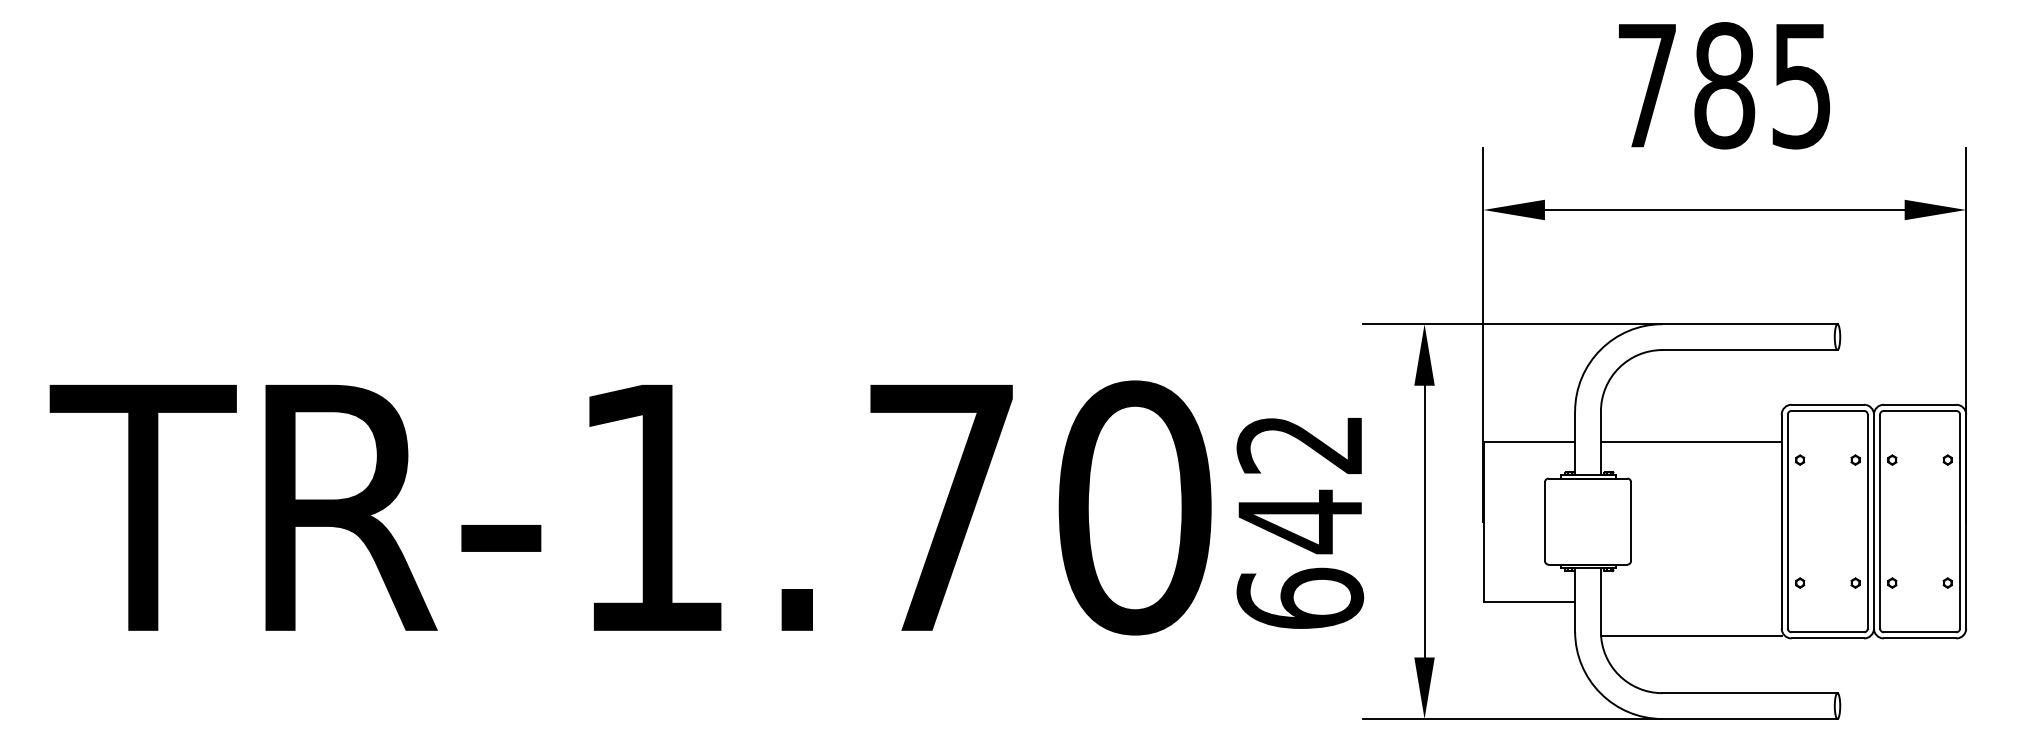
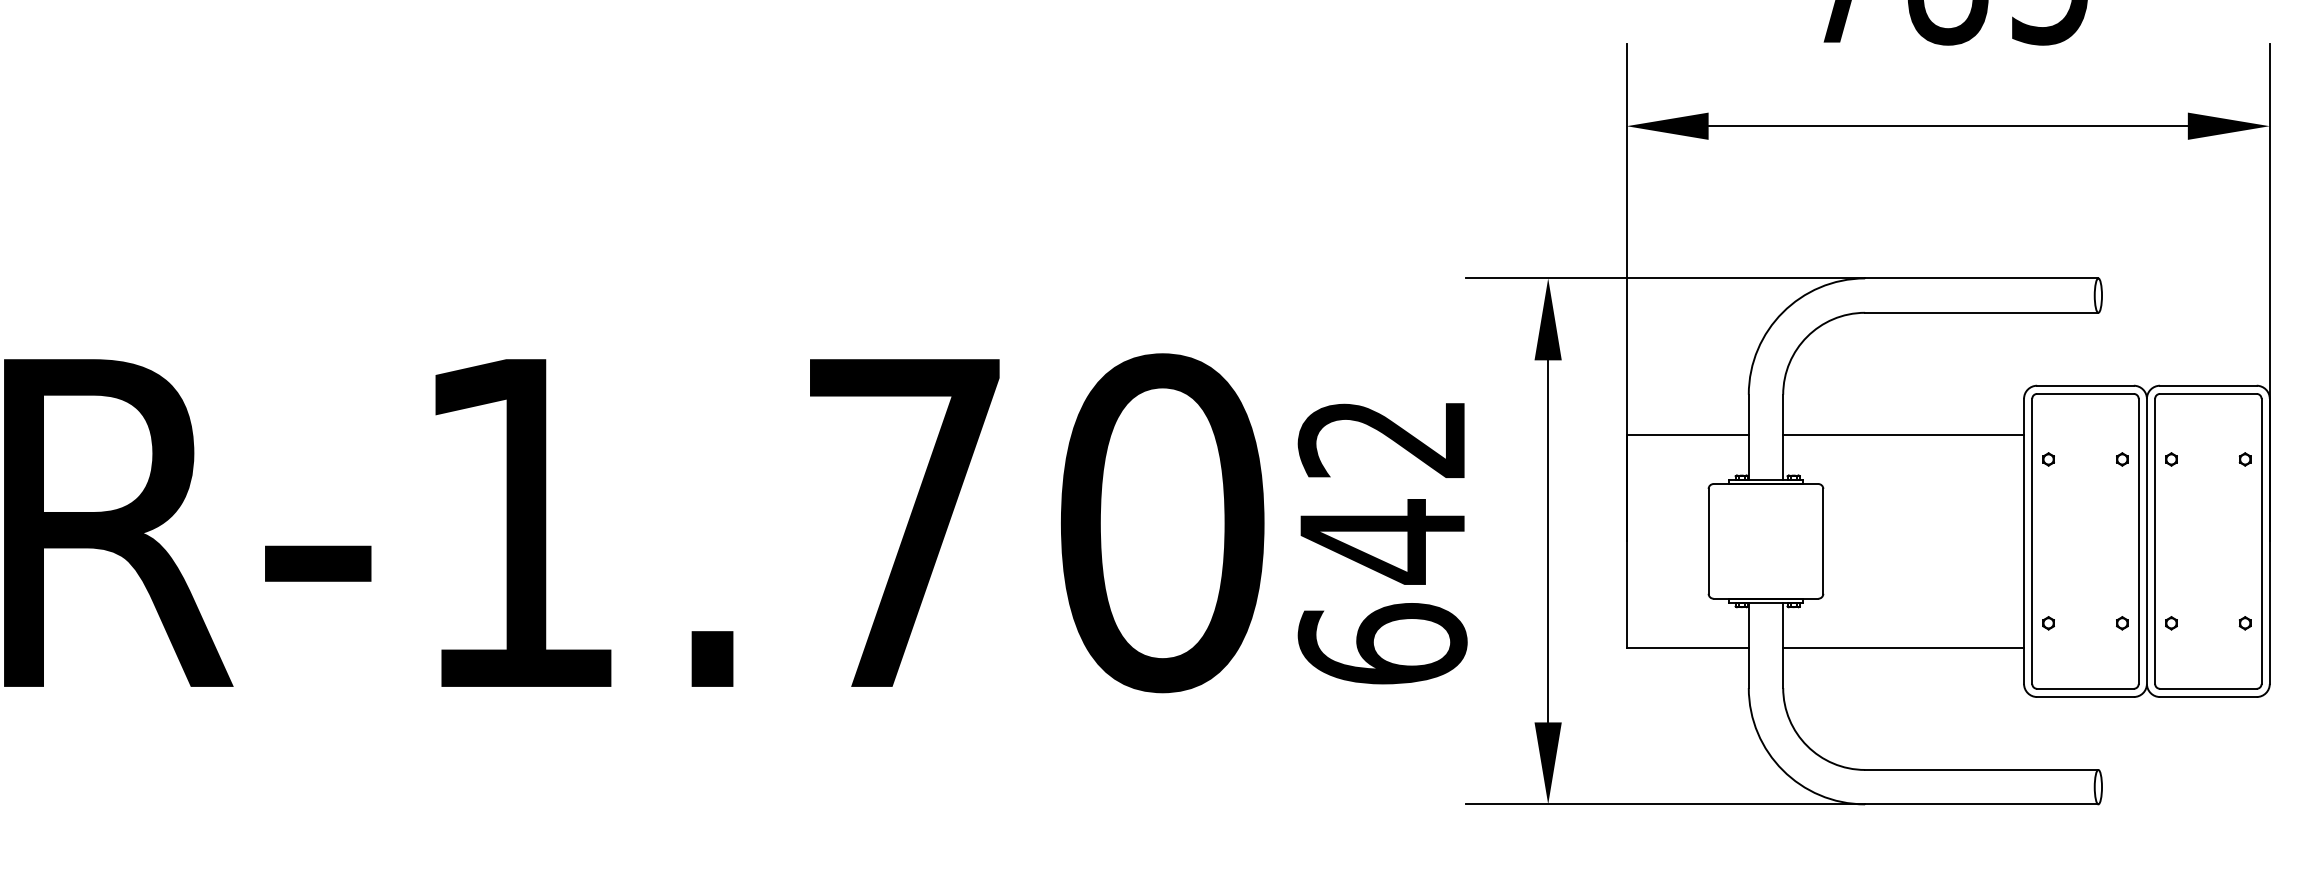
line: (1690, 635) -> (1902, 647), moved

